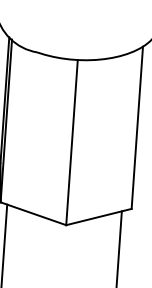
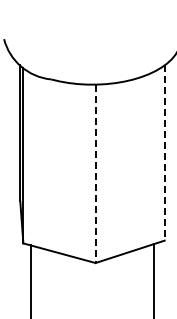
line: (137, 128) -> (164, 153), solid -> dashed
line: (71, 143) -> (95, 174), solid -> dashed

